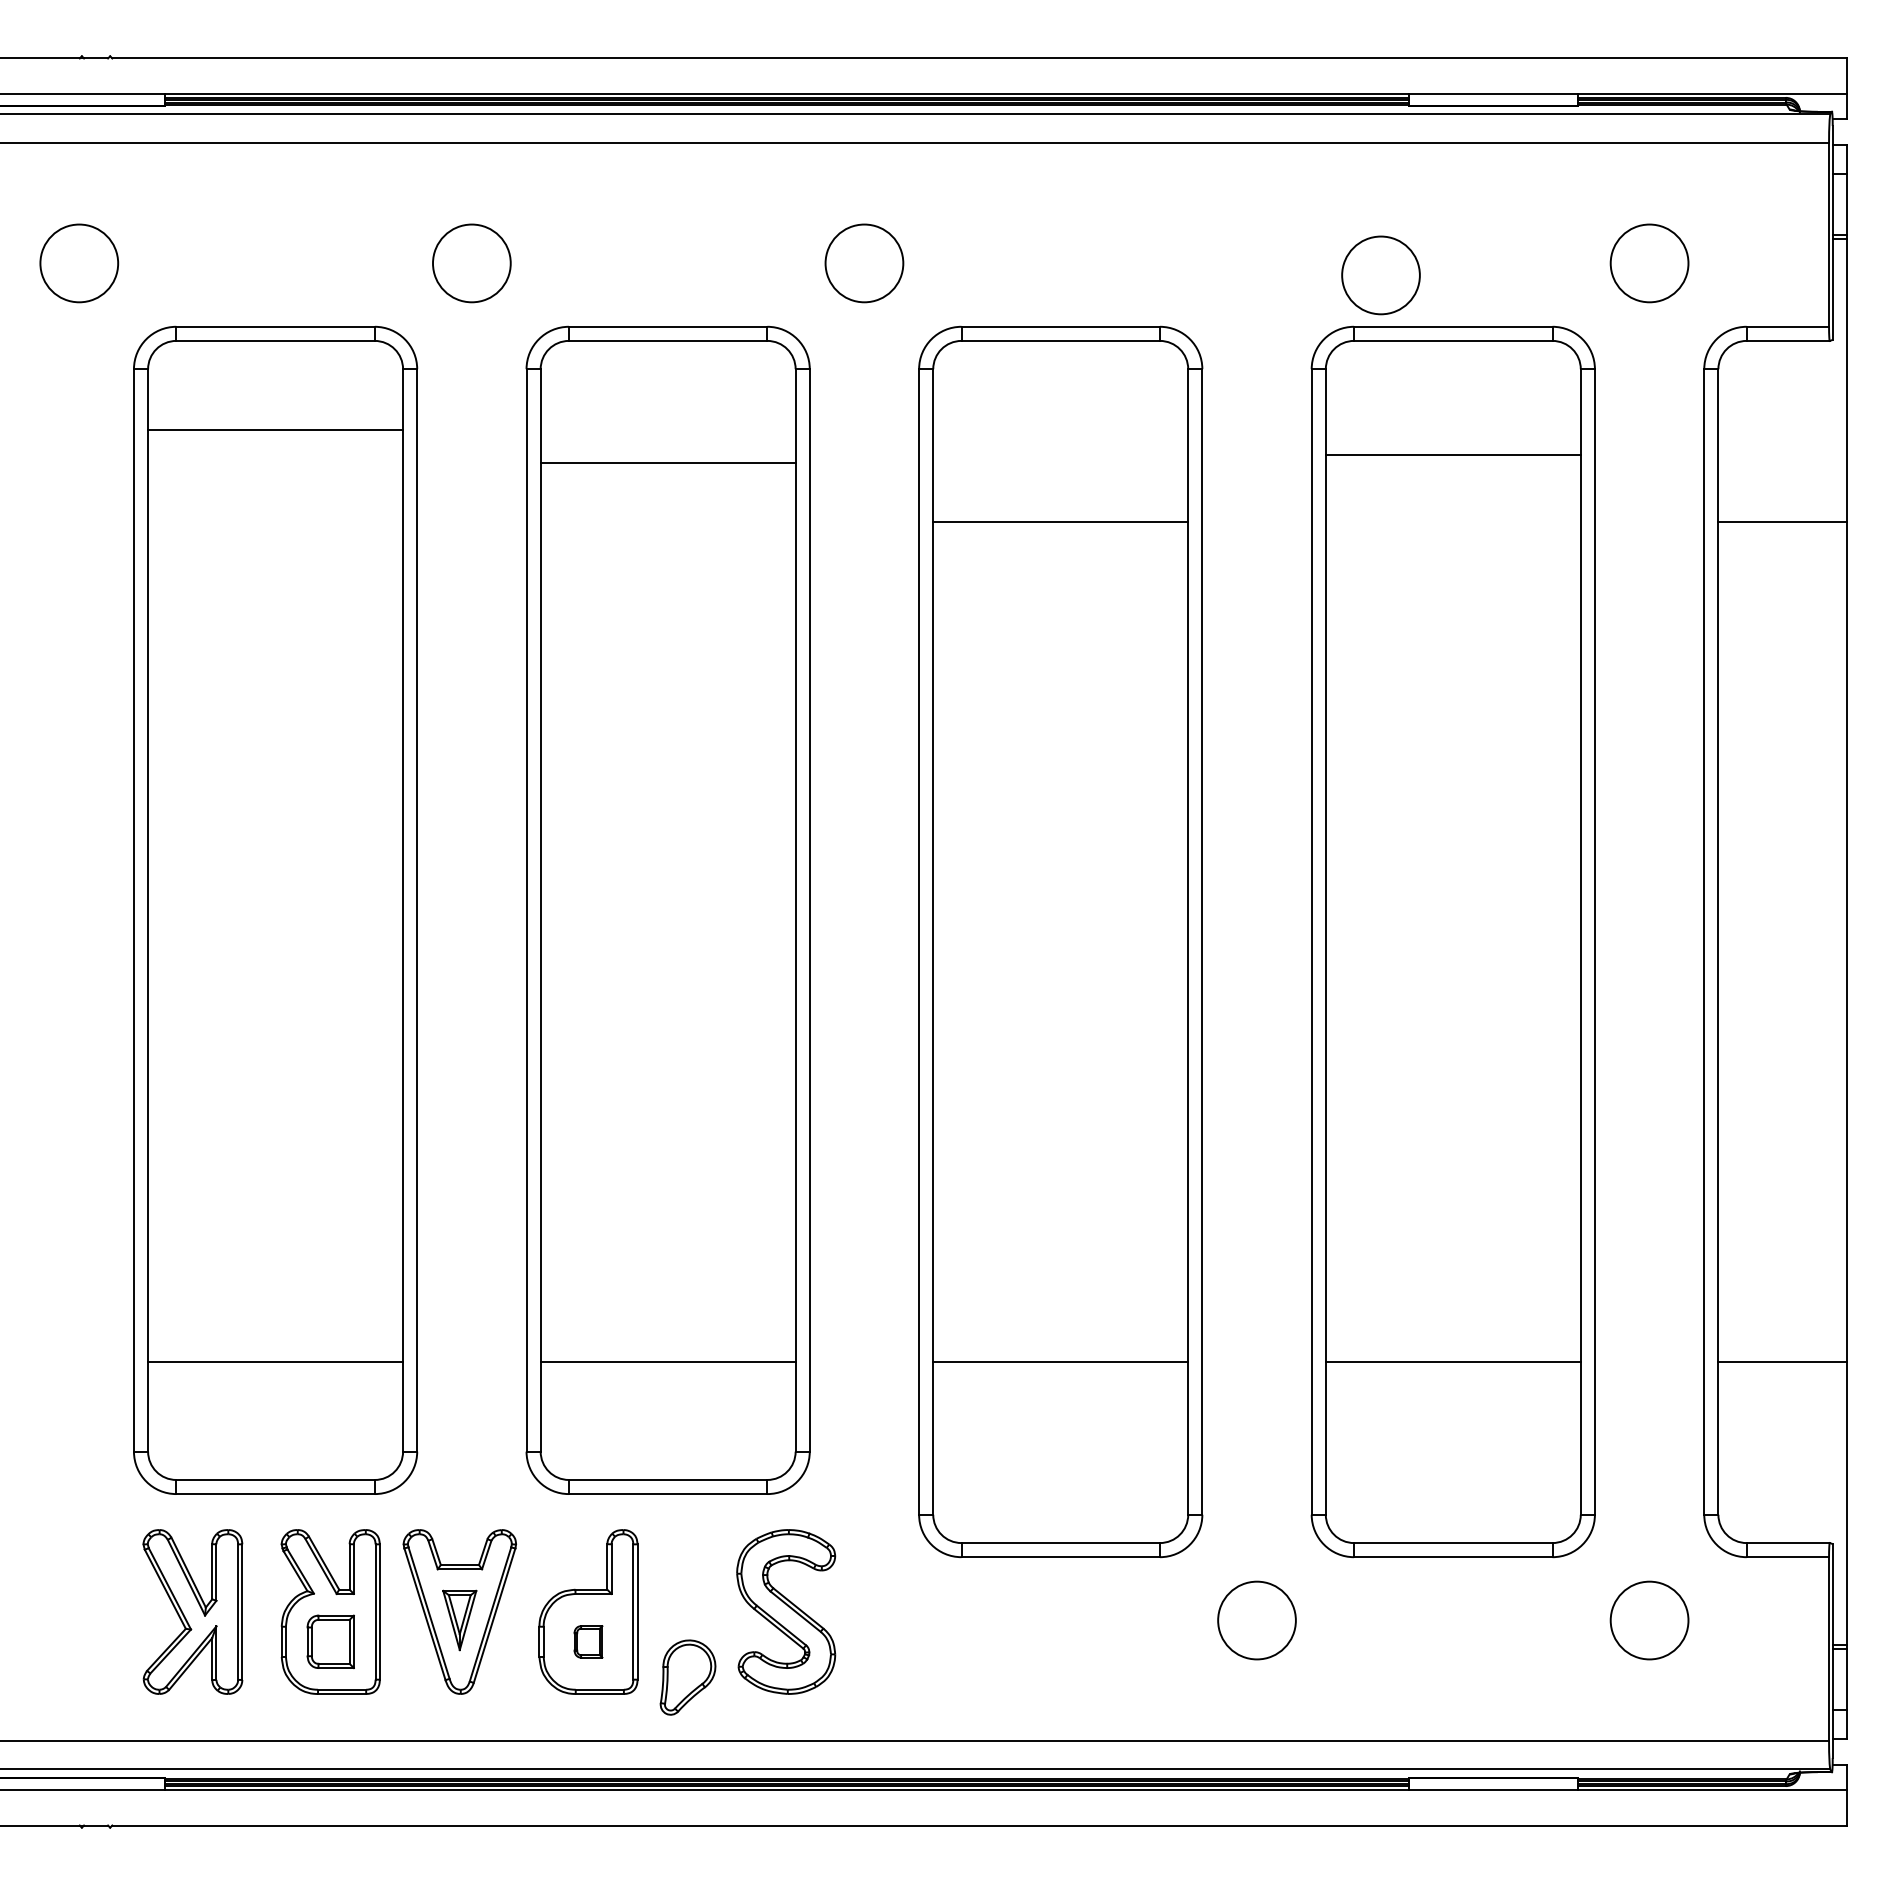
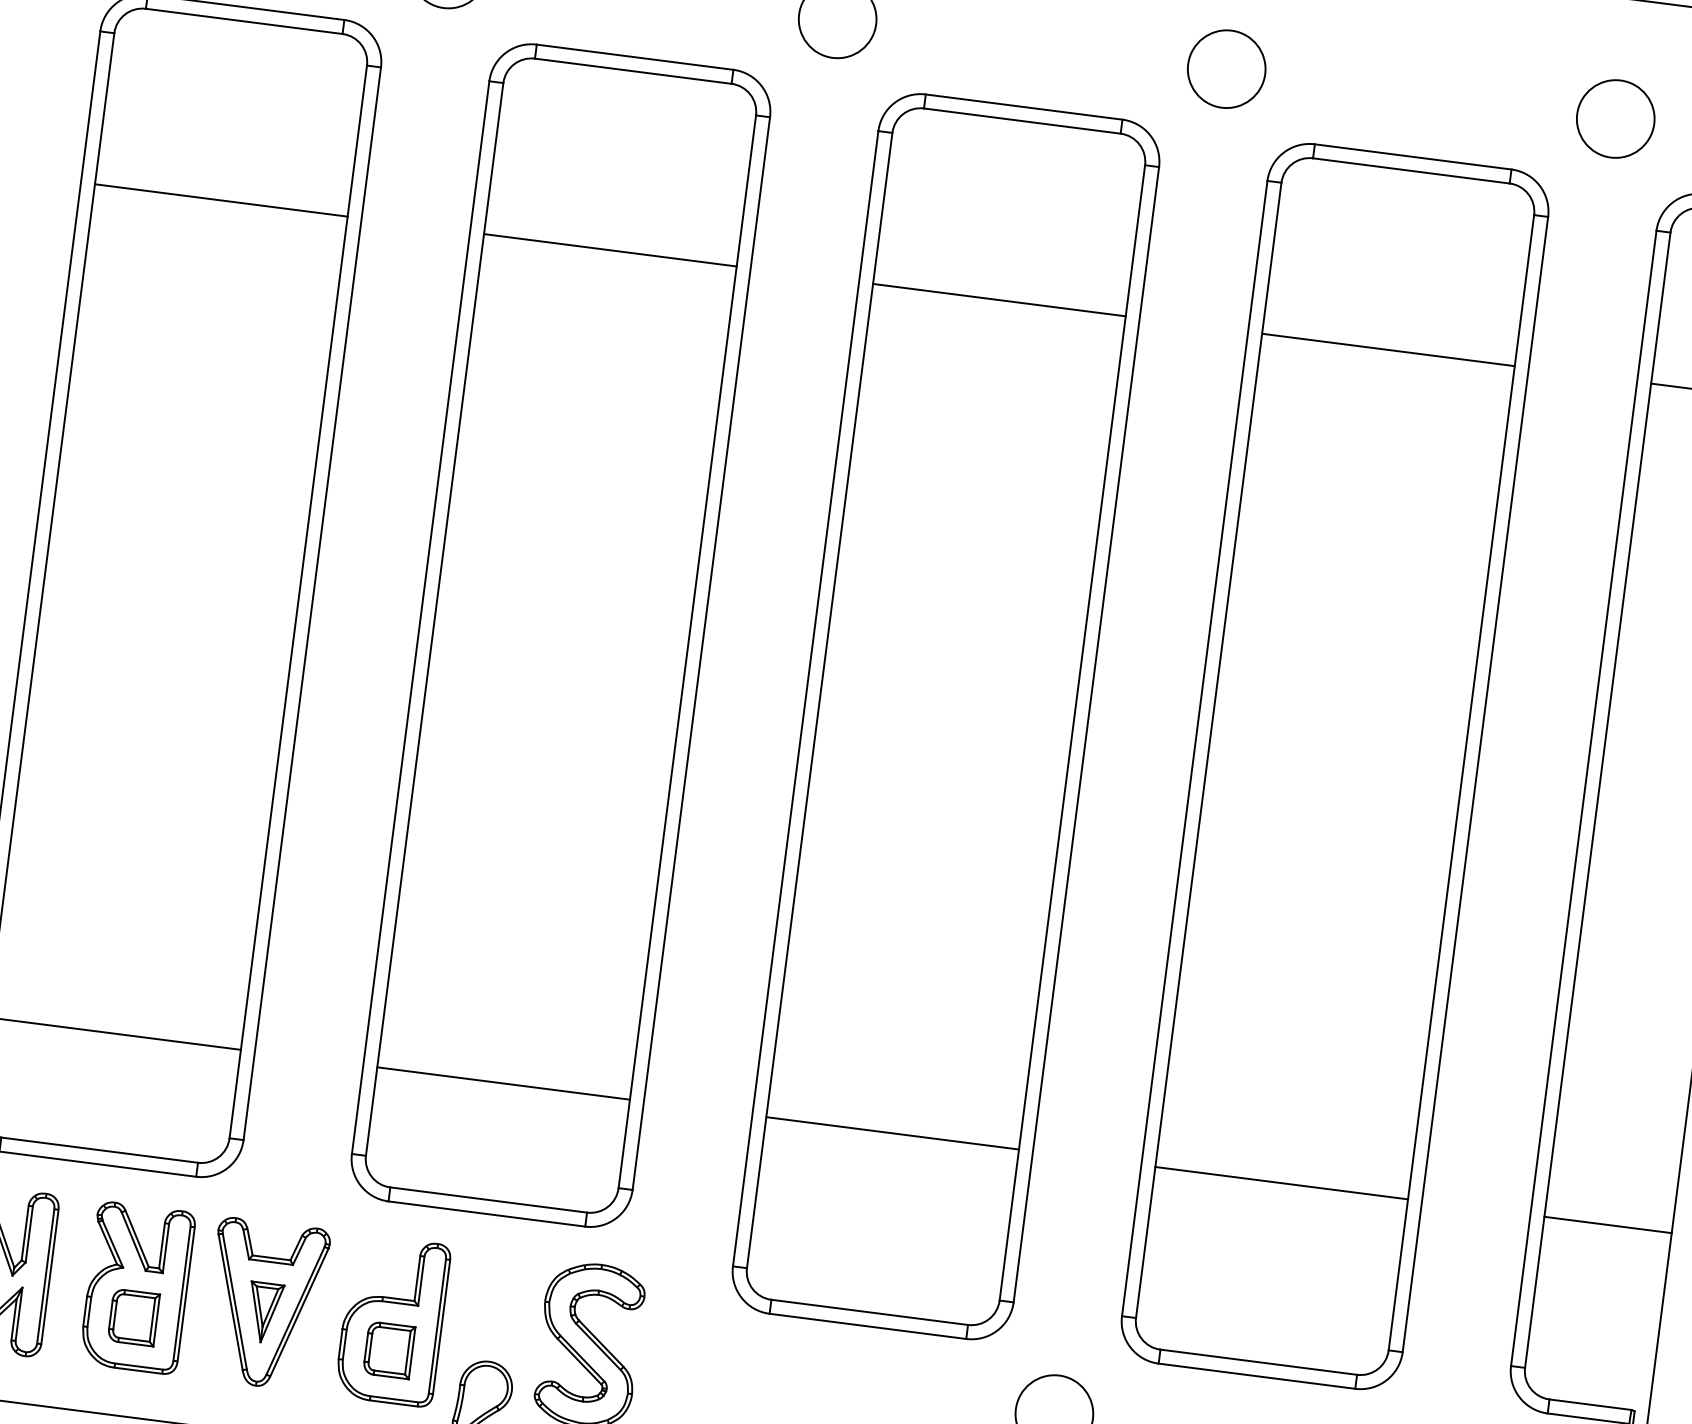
circle: (1380, 275) -> (1226, 69), moved
line: (275, 429) -> (221, 200), moved
line: (1452, 454) -> (1387, 349), moved
line: (667, 462) -> (609, 250), moved
part: (588, 1641) -> (389, 1349), size x1.67

